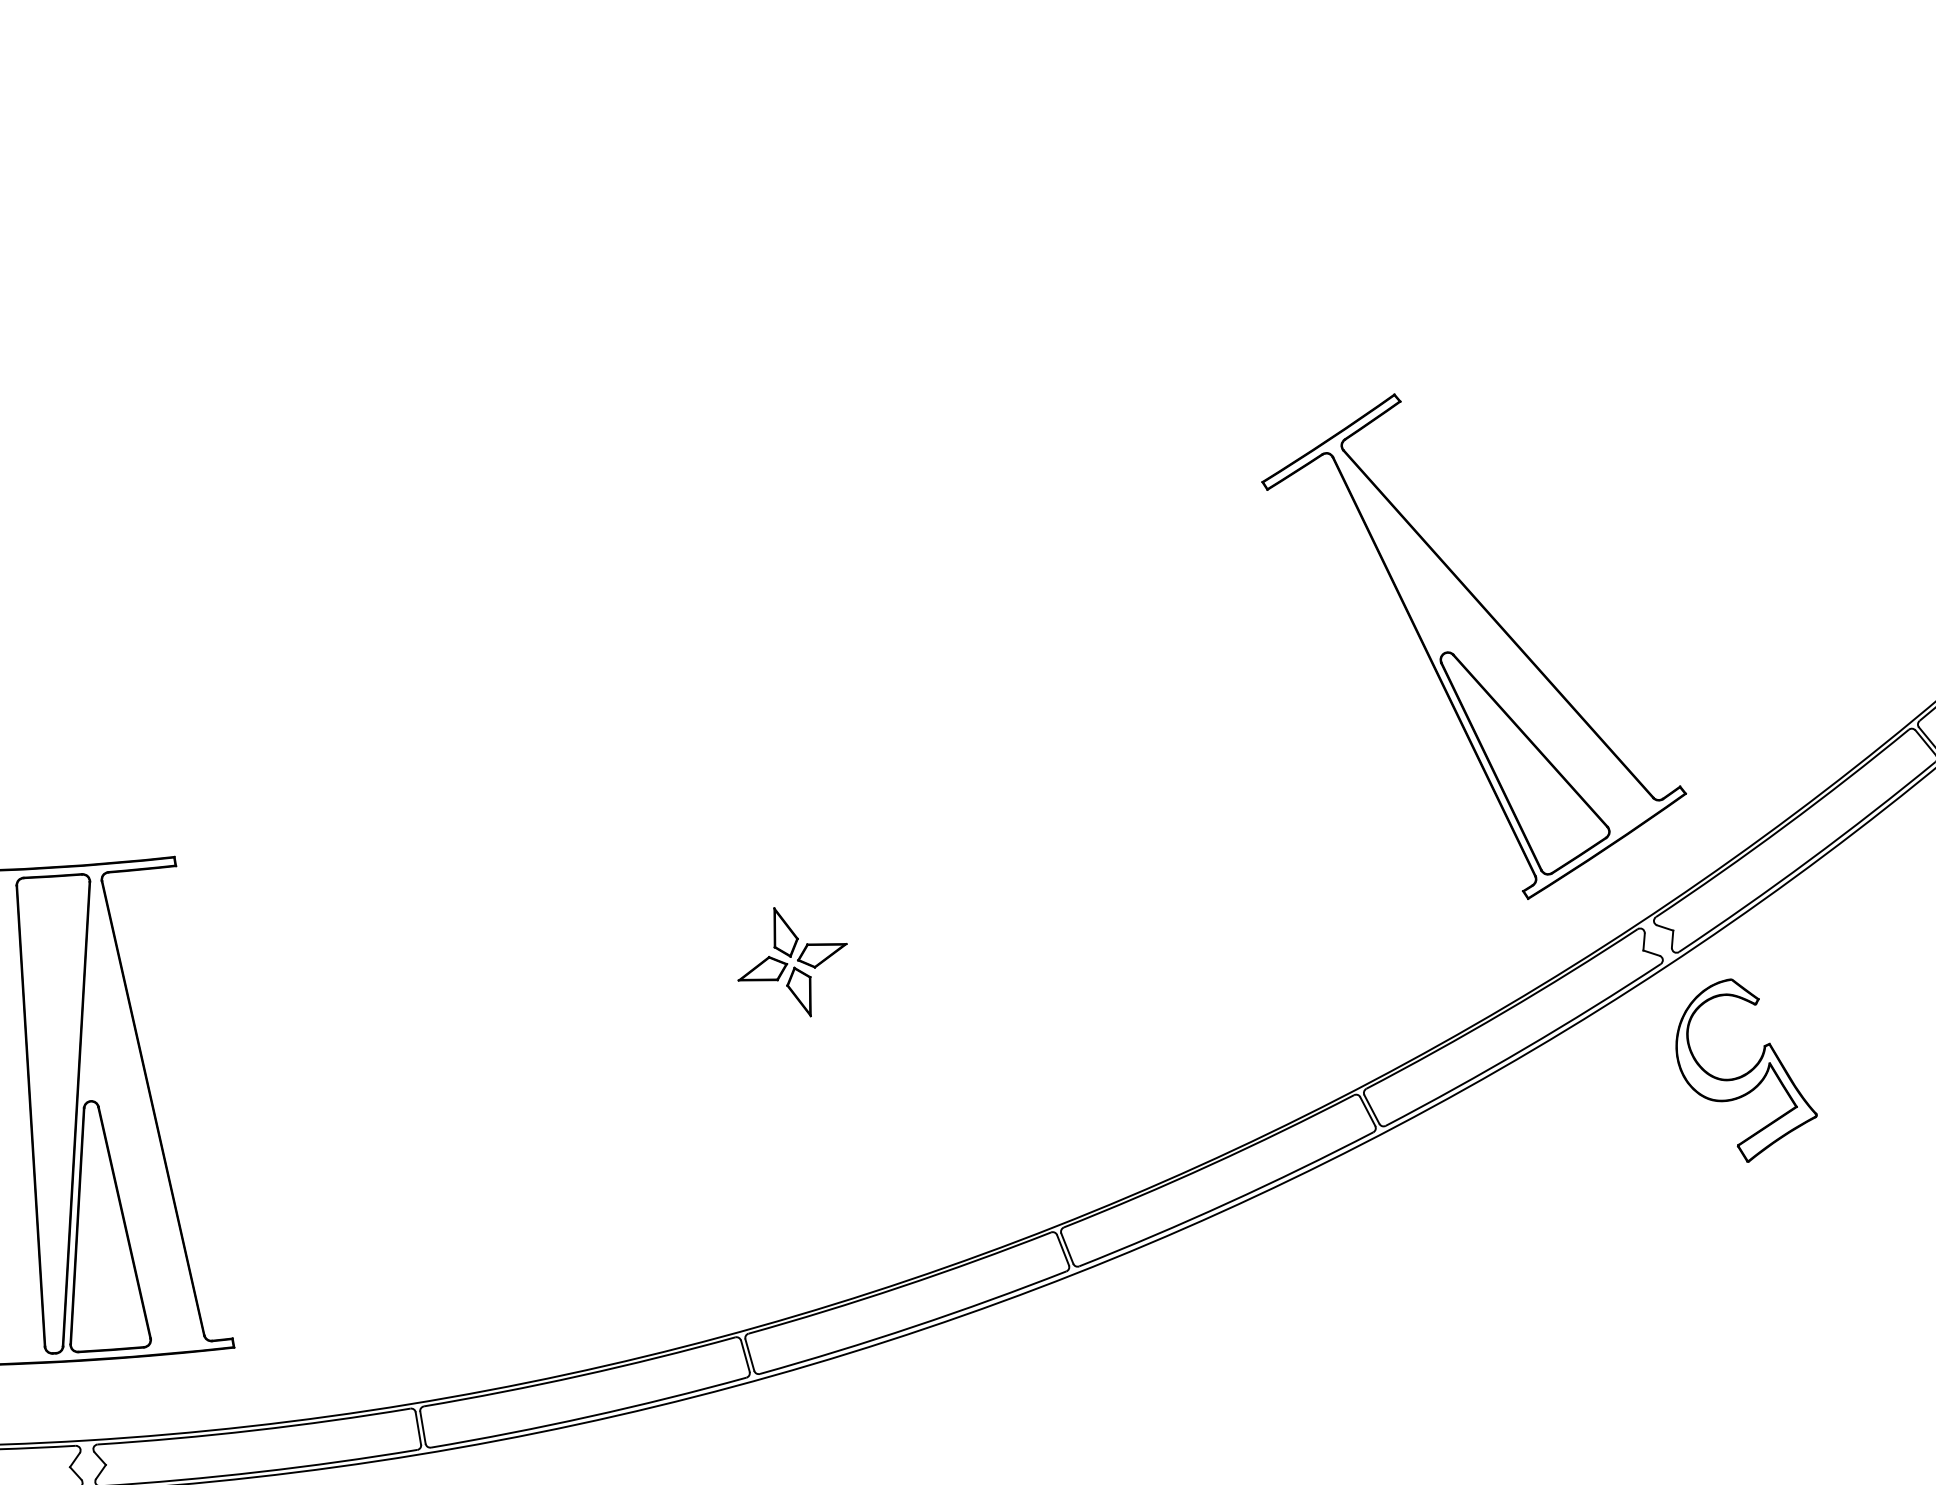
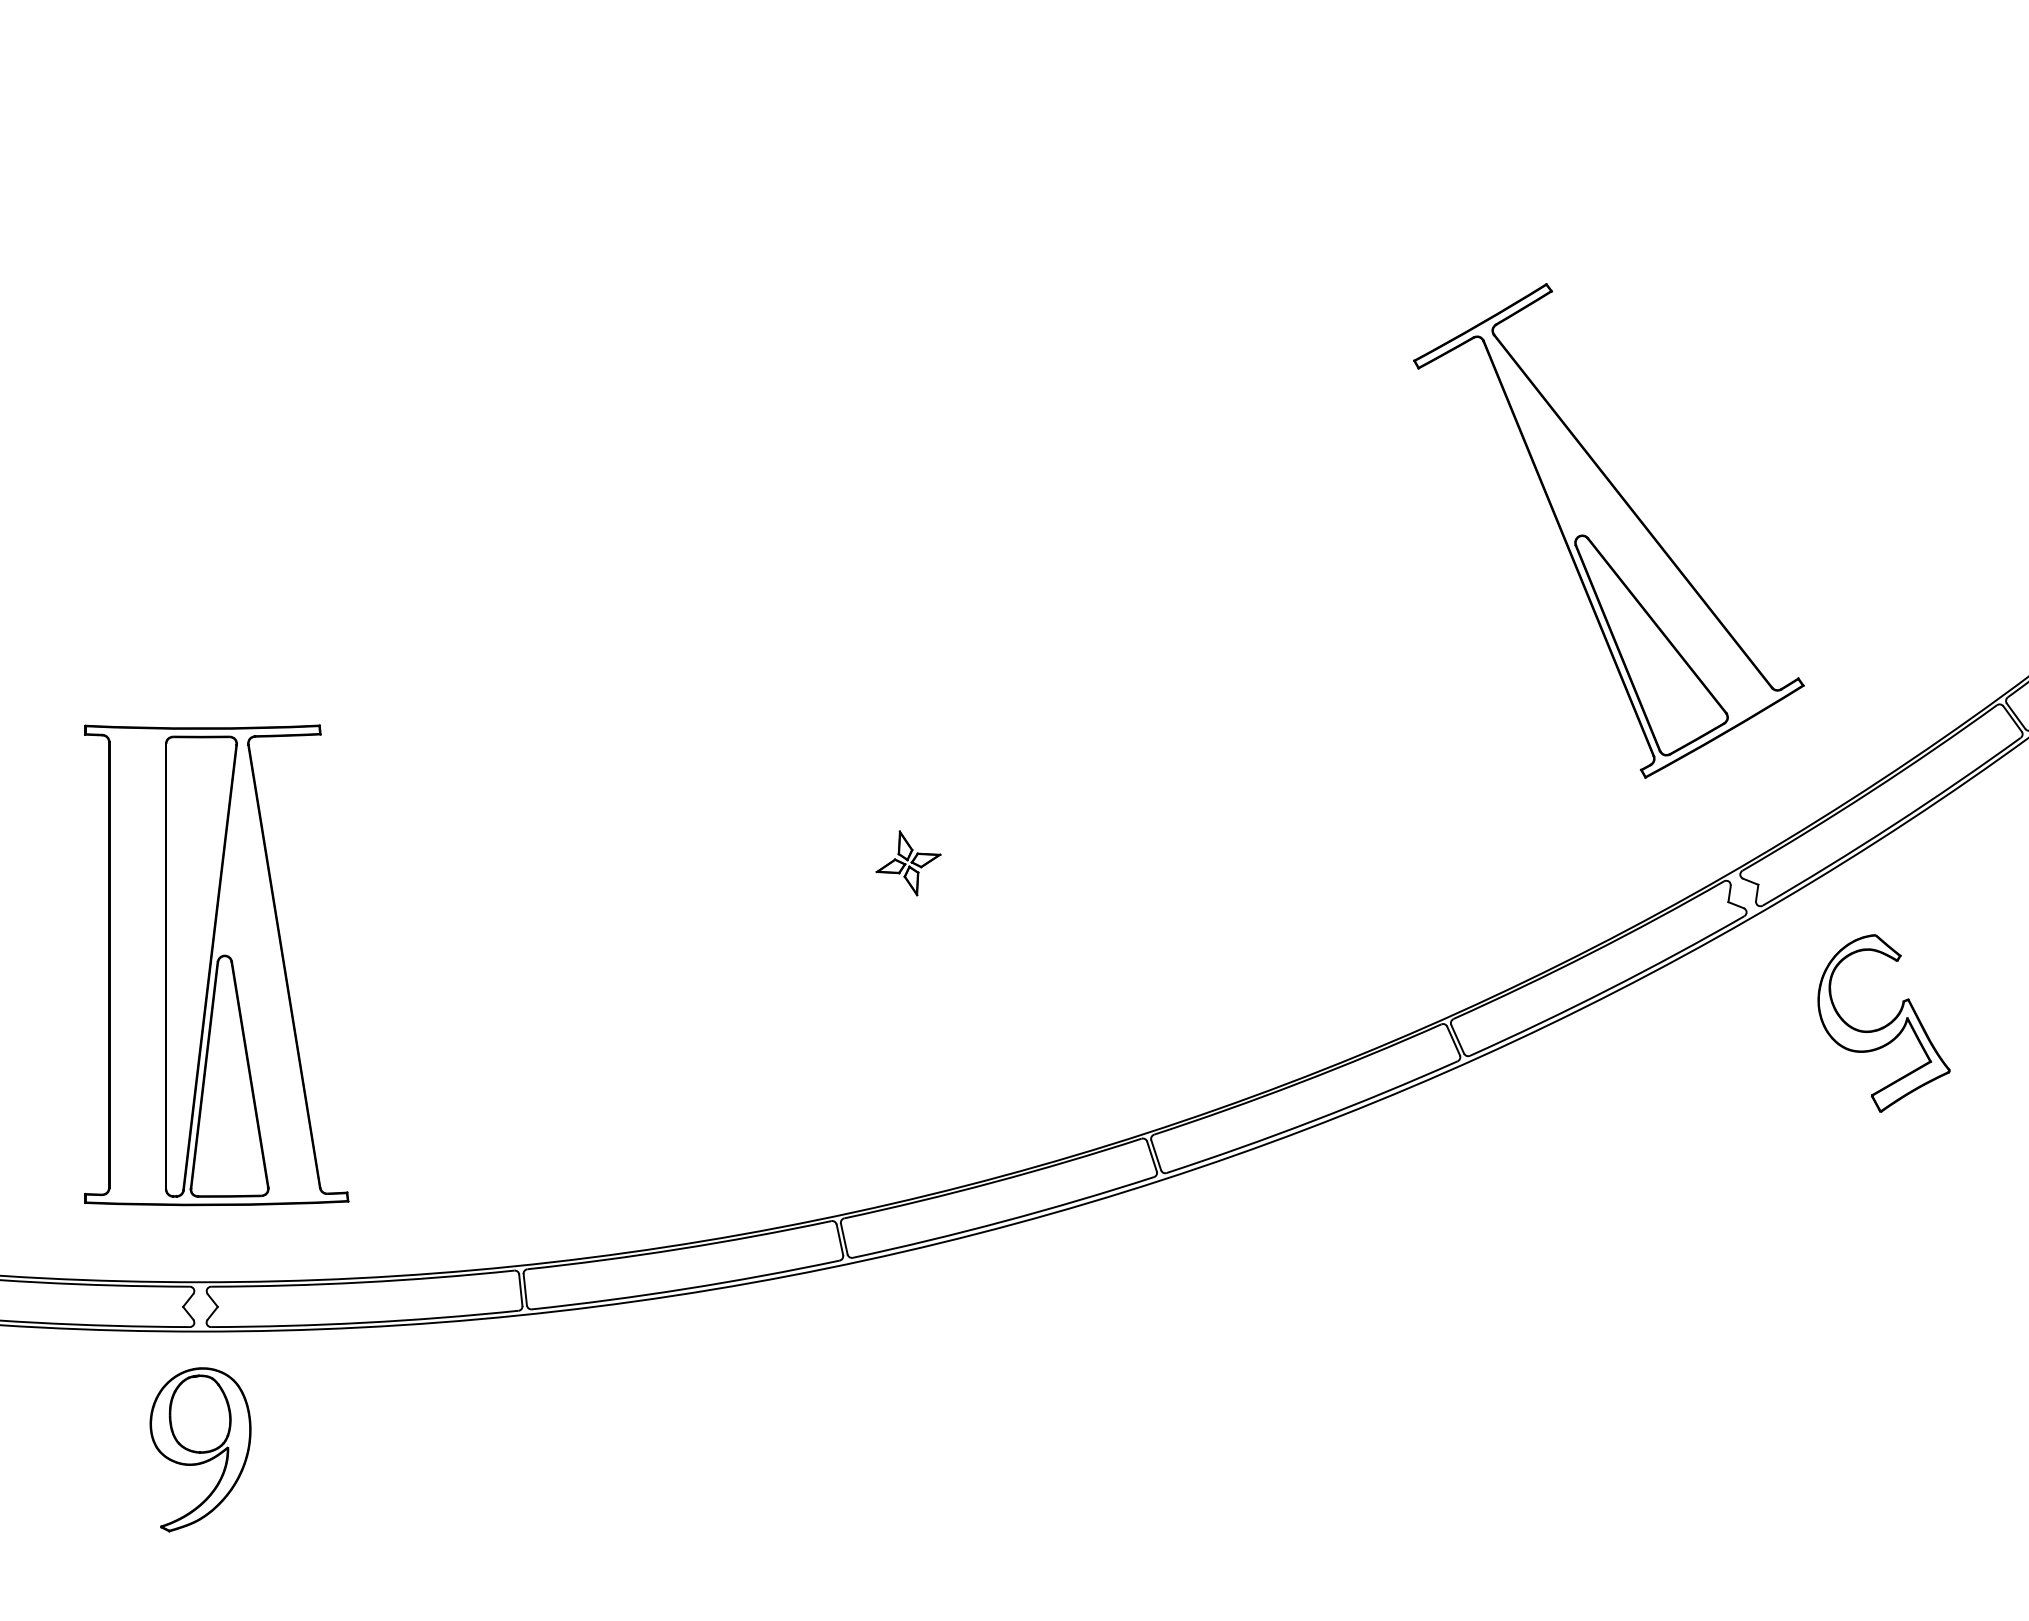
part: (1474, 645) -> (1608, 530), moved
part: (792, 962) -> (908, 863), size x0.6
part: (1745, 1070) -> (1883, 1023), moved

